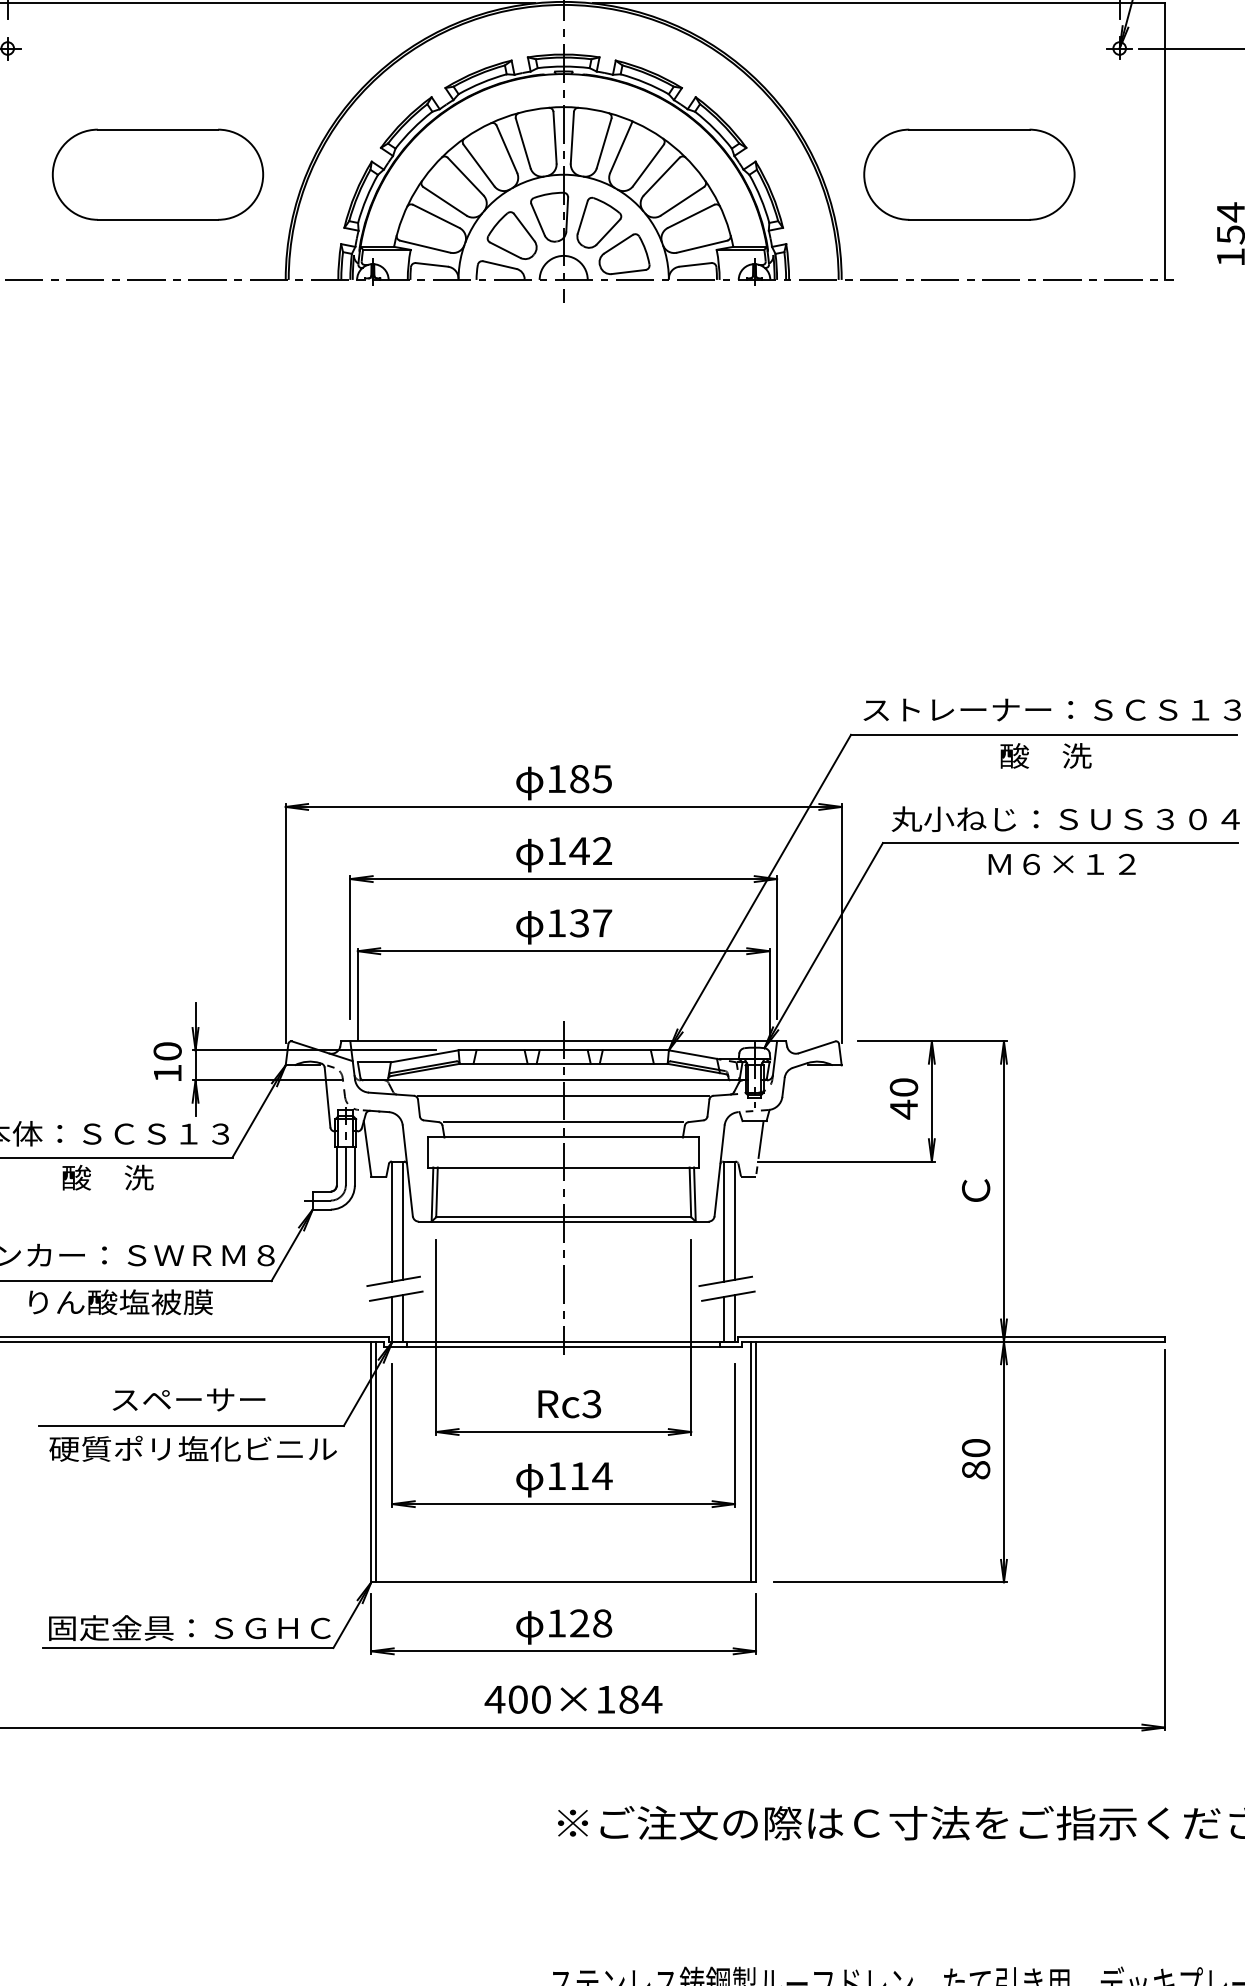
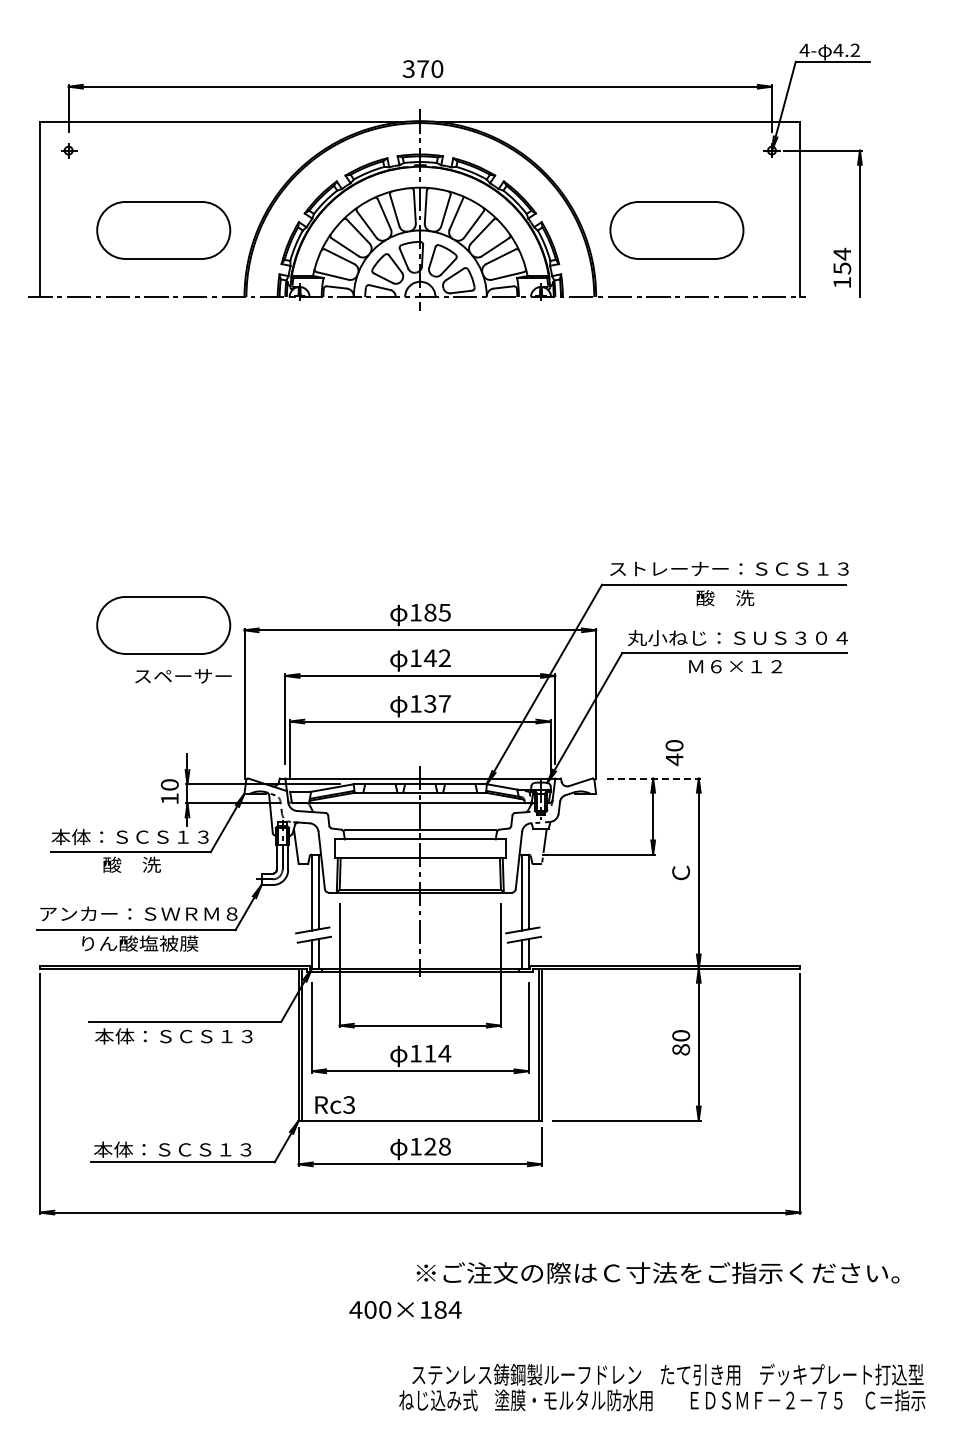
part: (157, 799) -> (163, 625), added
line: (932, 1041) -> (653, 778), solid -> dashed
line: (563, 1096) -> (420, 813), removed
text: (903, 1099) -> (674, 753), moved
text: (189, 1400) -> (183, 676), moved
text: (568, 1403) -> (334, 1104), moved
text: (192, 1449) -> (185, 1036), 硬質ポリ塩化ビニル -> 本体：ＳＣＳ１３
text: (189, 1627) -> (183, 1149), 固定金具：ＳＧＨＣ -> 本体：ＳＣＳ１３
text: (573, 1698) -> (405, 1309), moved

